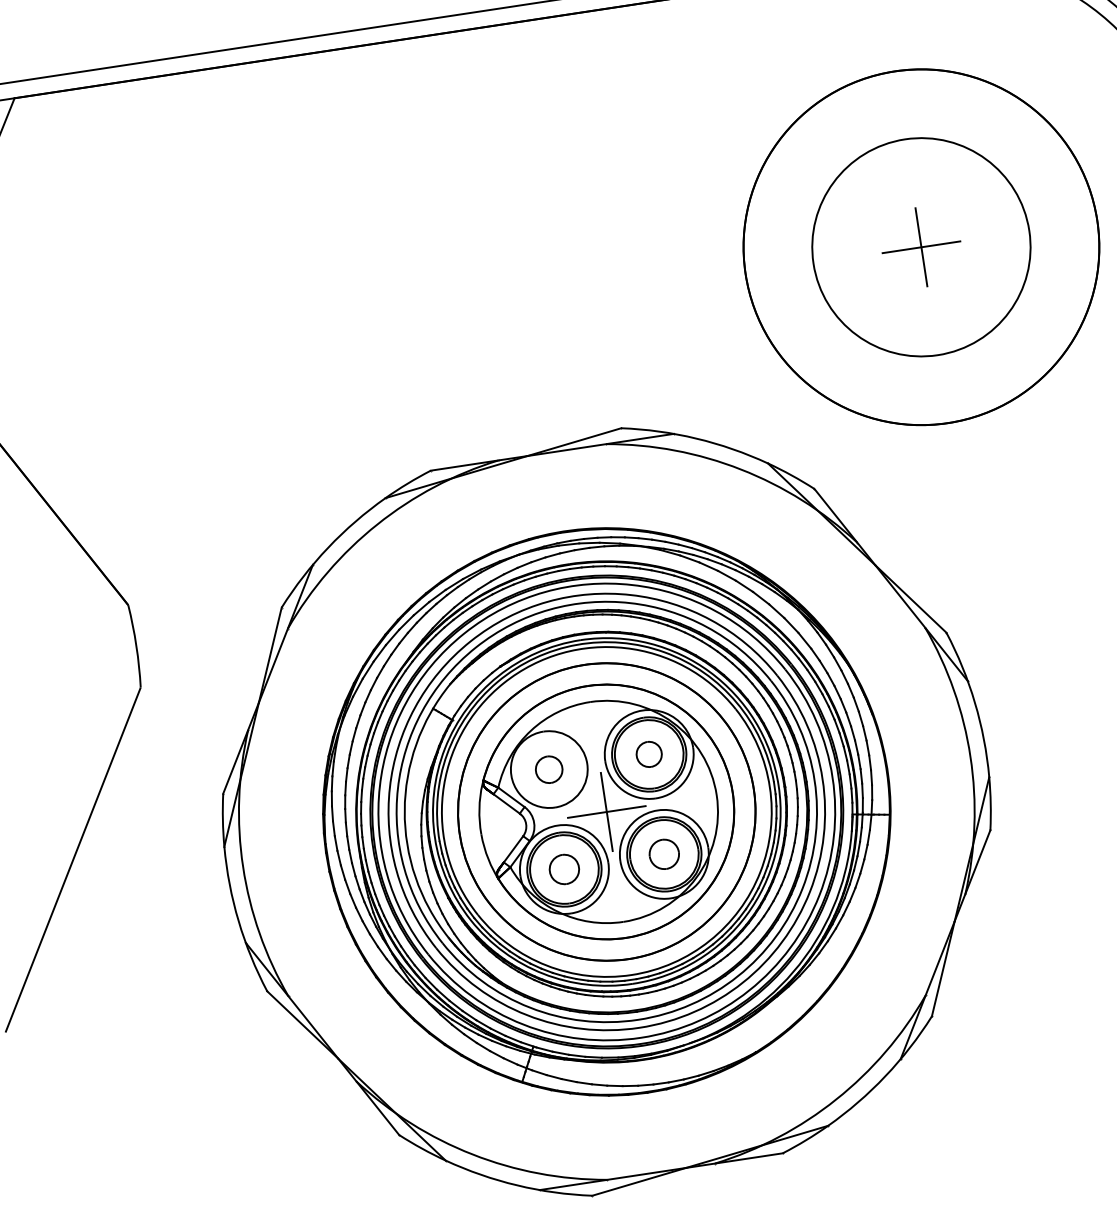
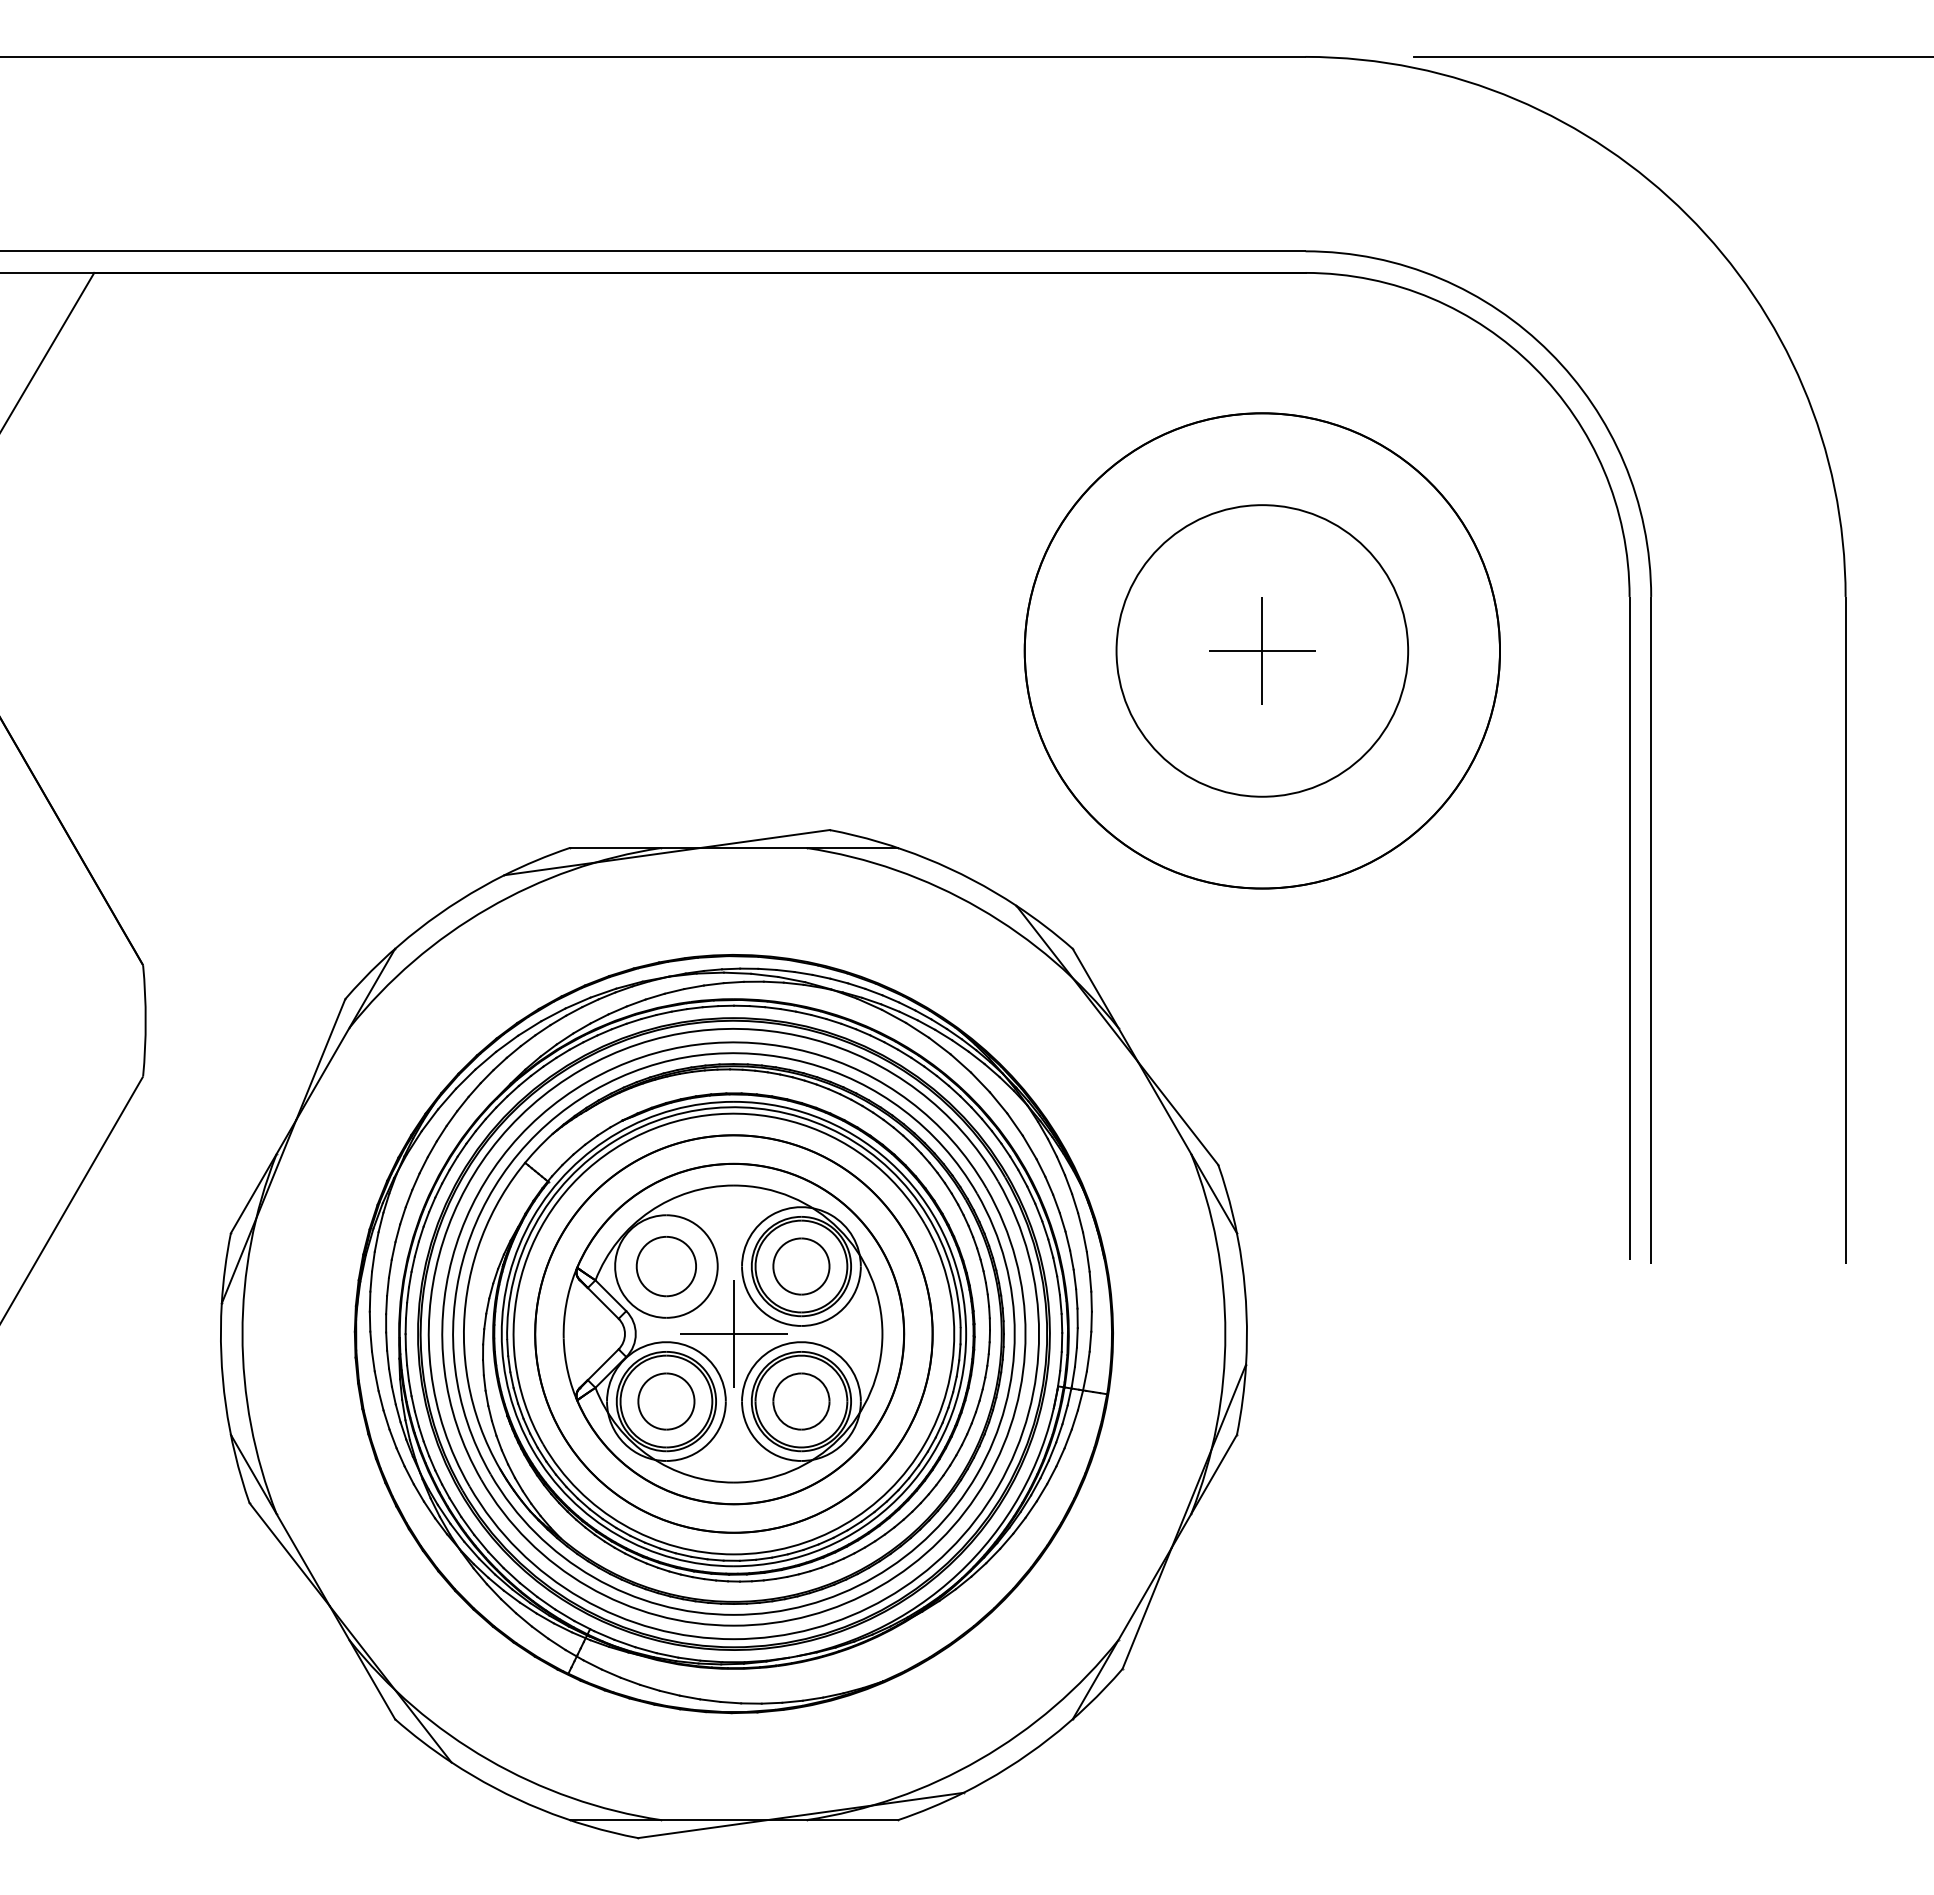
part: (649, 754) -> (801, 1266), size x1.67
part: (548, 769) -> (665, 1266), size x1.67
part: (664, 854) -> (801, 1401), size x1.43
part: (564, 869) -> (666, 1401), size x1.43

